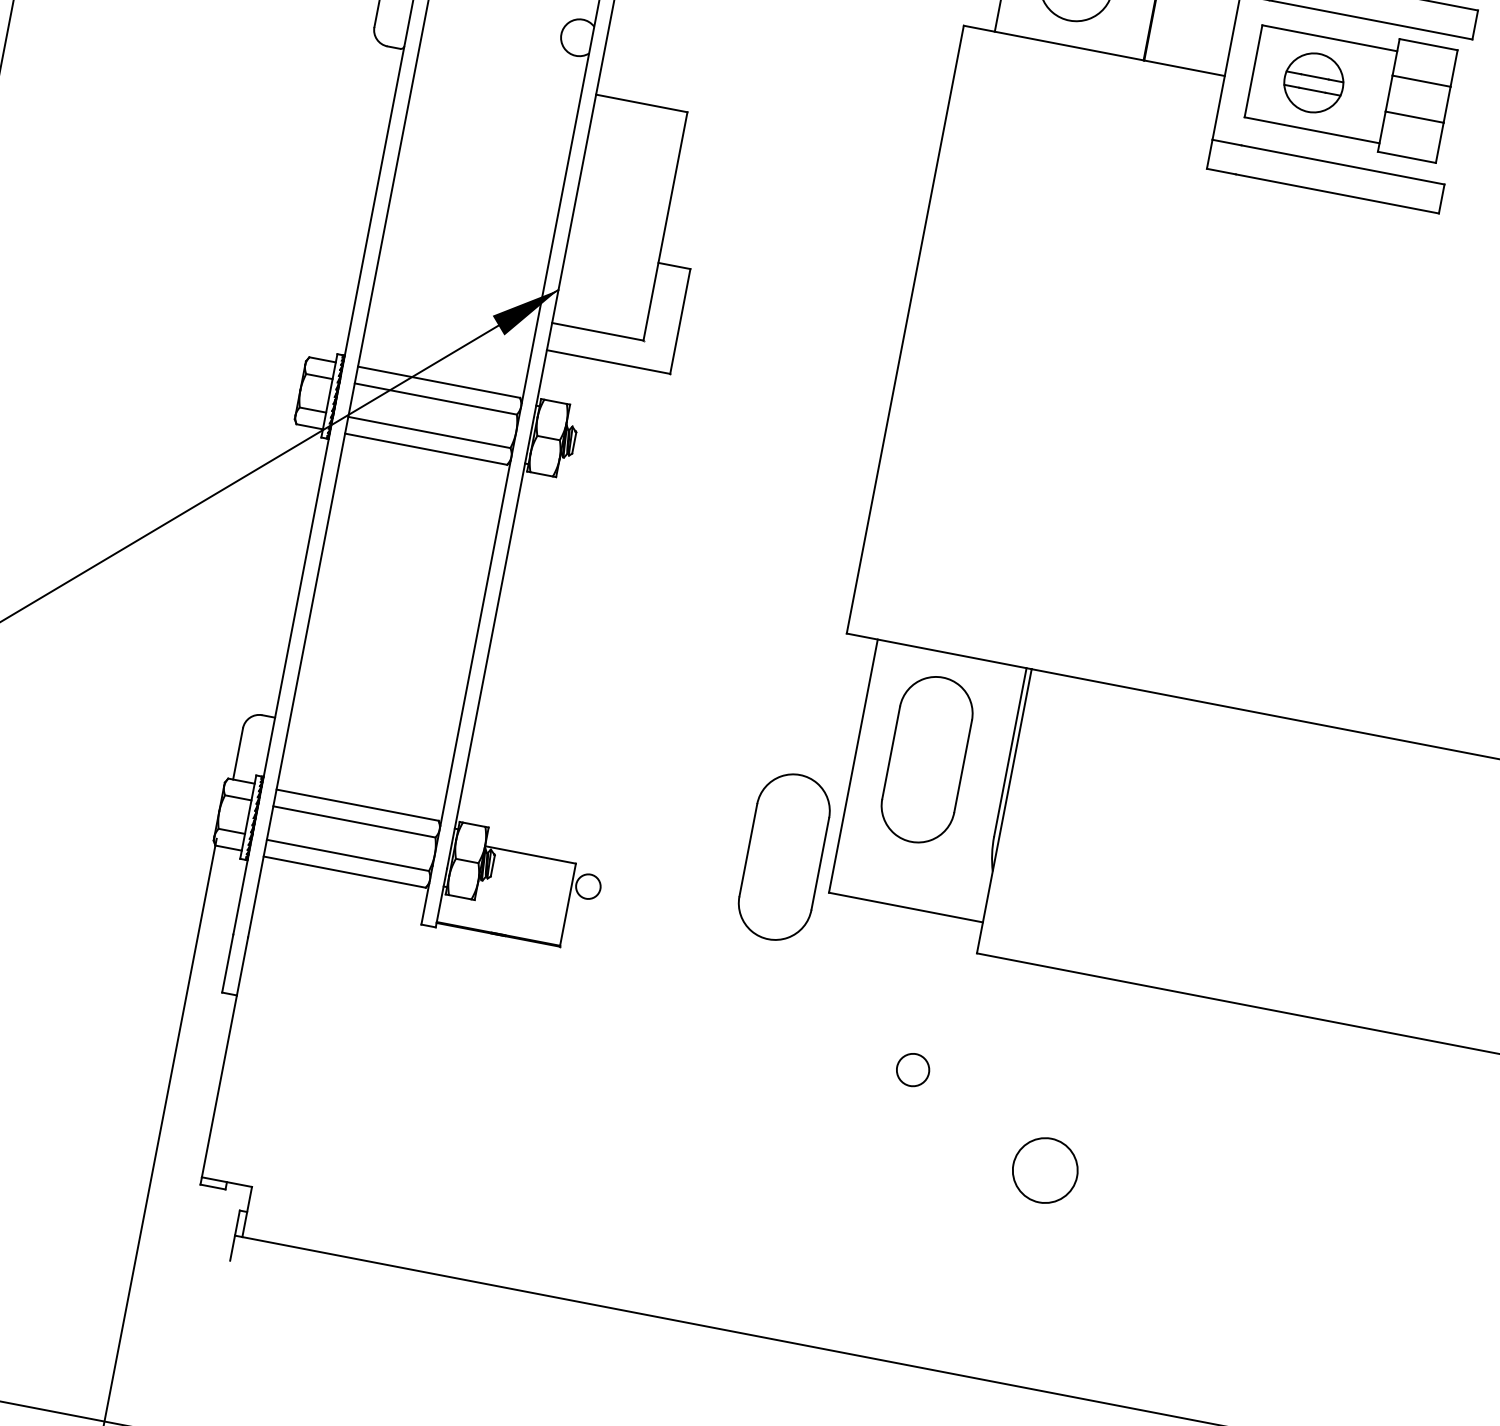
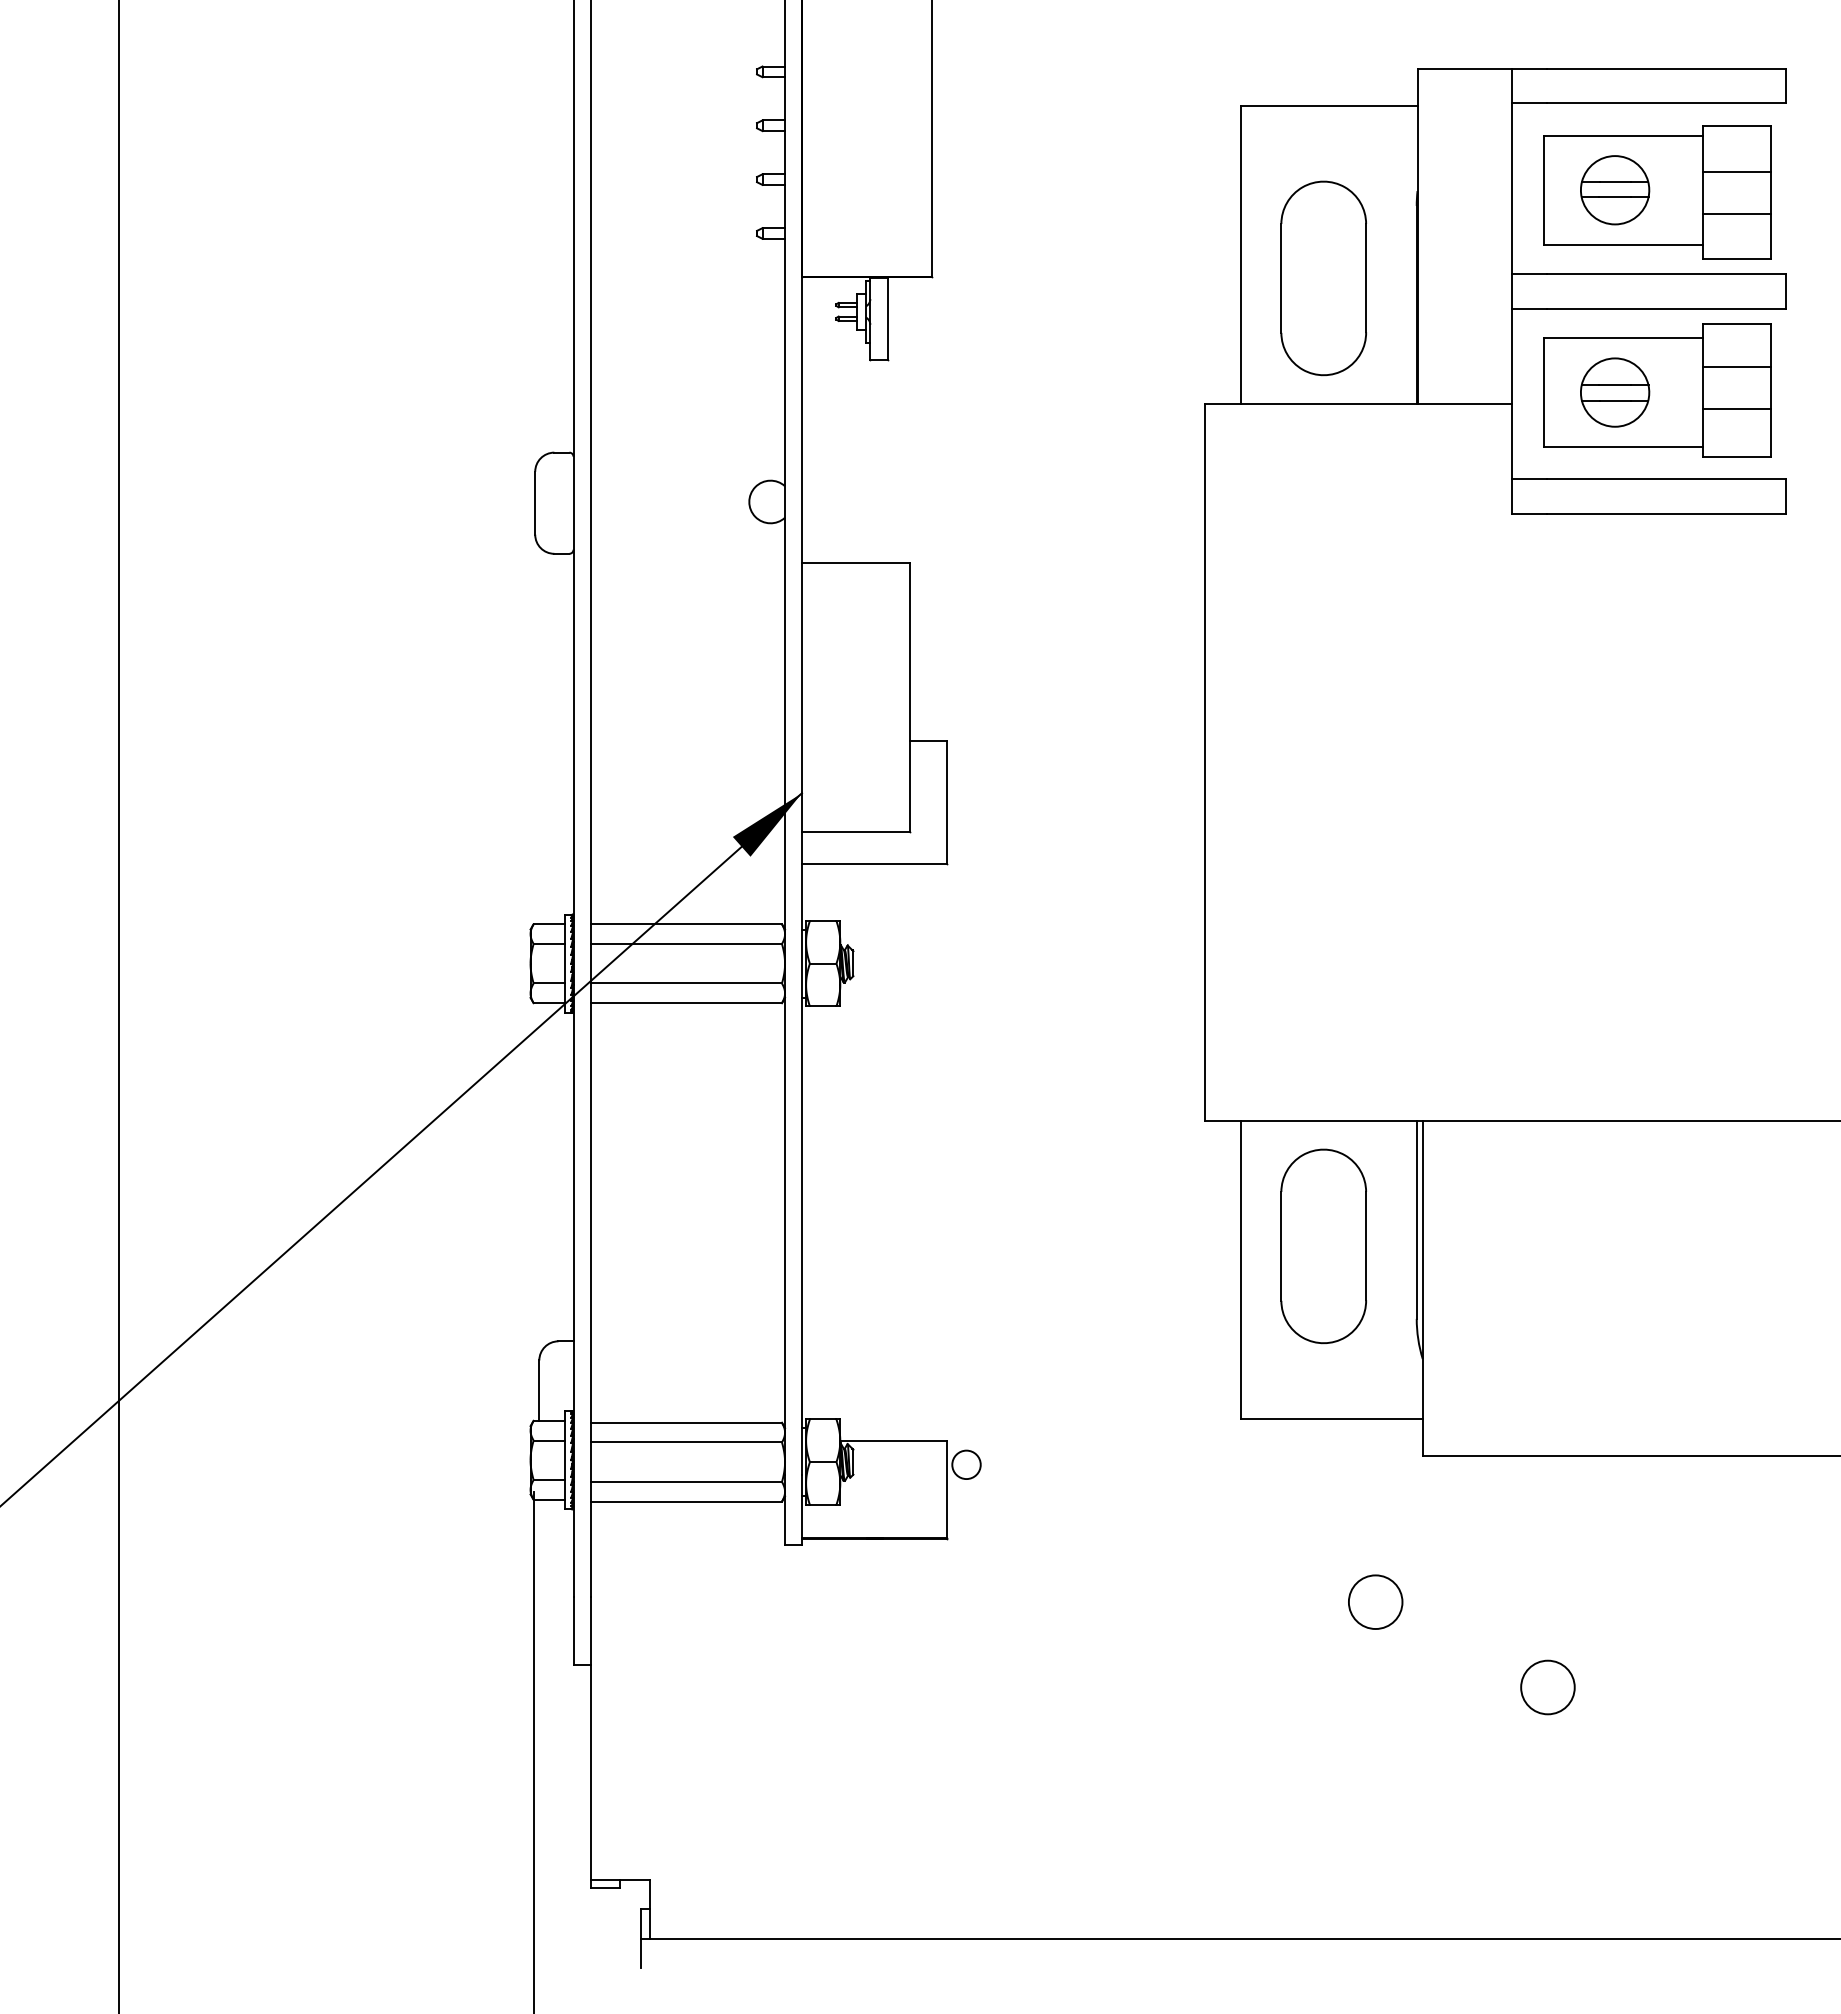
part: (784, 857) -> (1182, 1388), removed
circle: (912, 1070) -> (1375, 1602), size x1.43
circle: (1044, 1170) -> (1547, 1687), size x0.71

